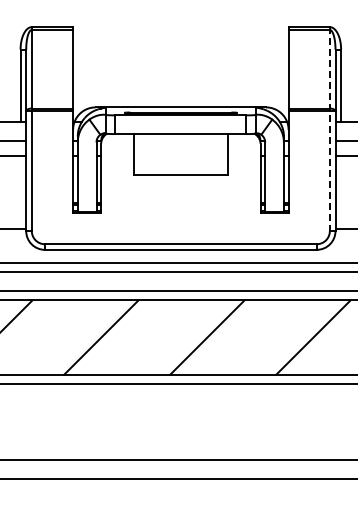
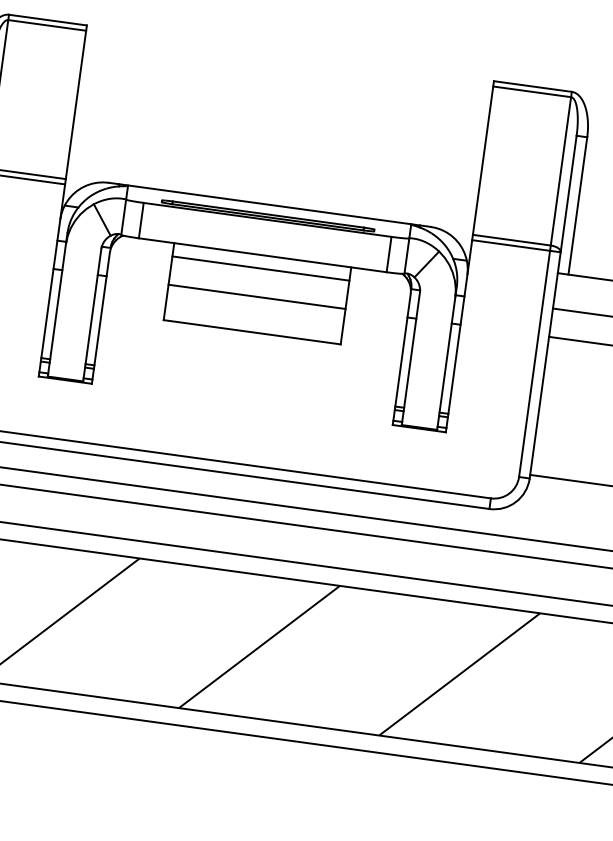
line: (329, 129) -> (544, 285), dashed -> solid
line: (180, 141) -> (260, 269), added
line: (180, 156) -> (256, 297), added

